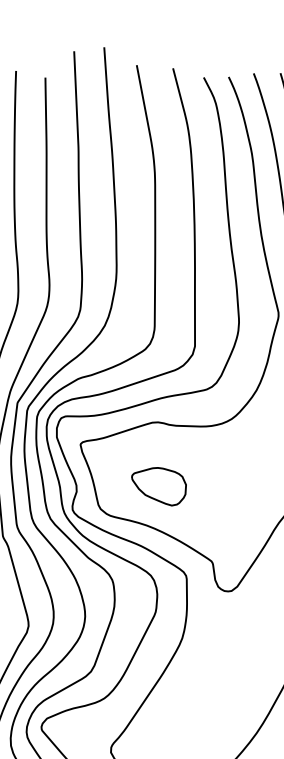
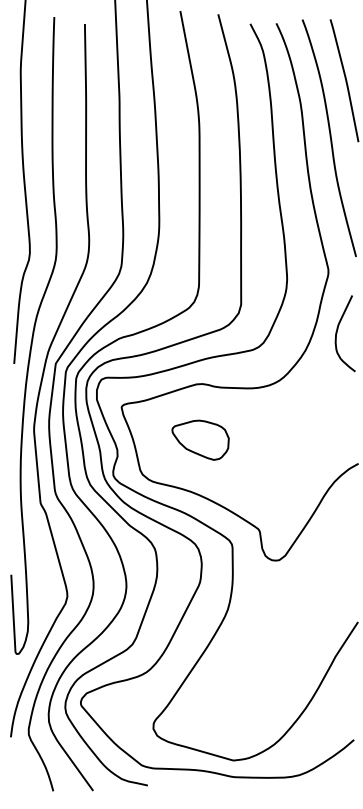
part: (158, 485) -> (200, 439), moved

